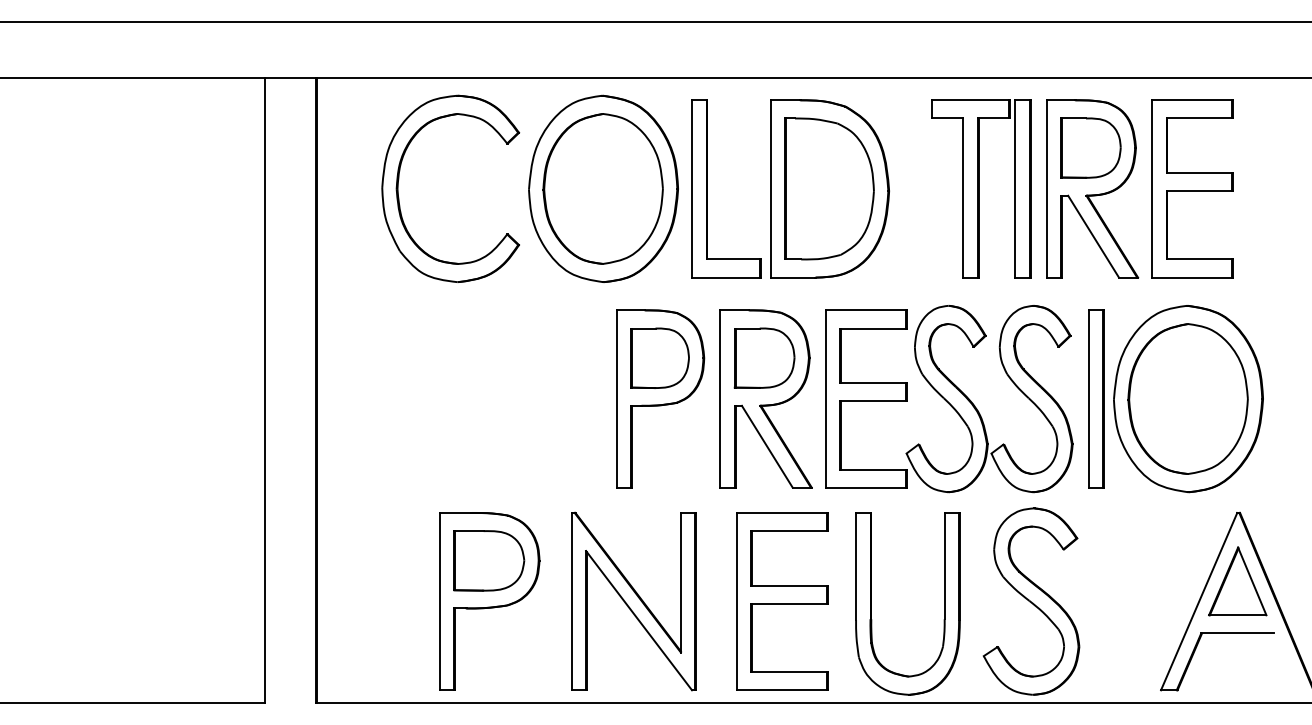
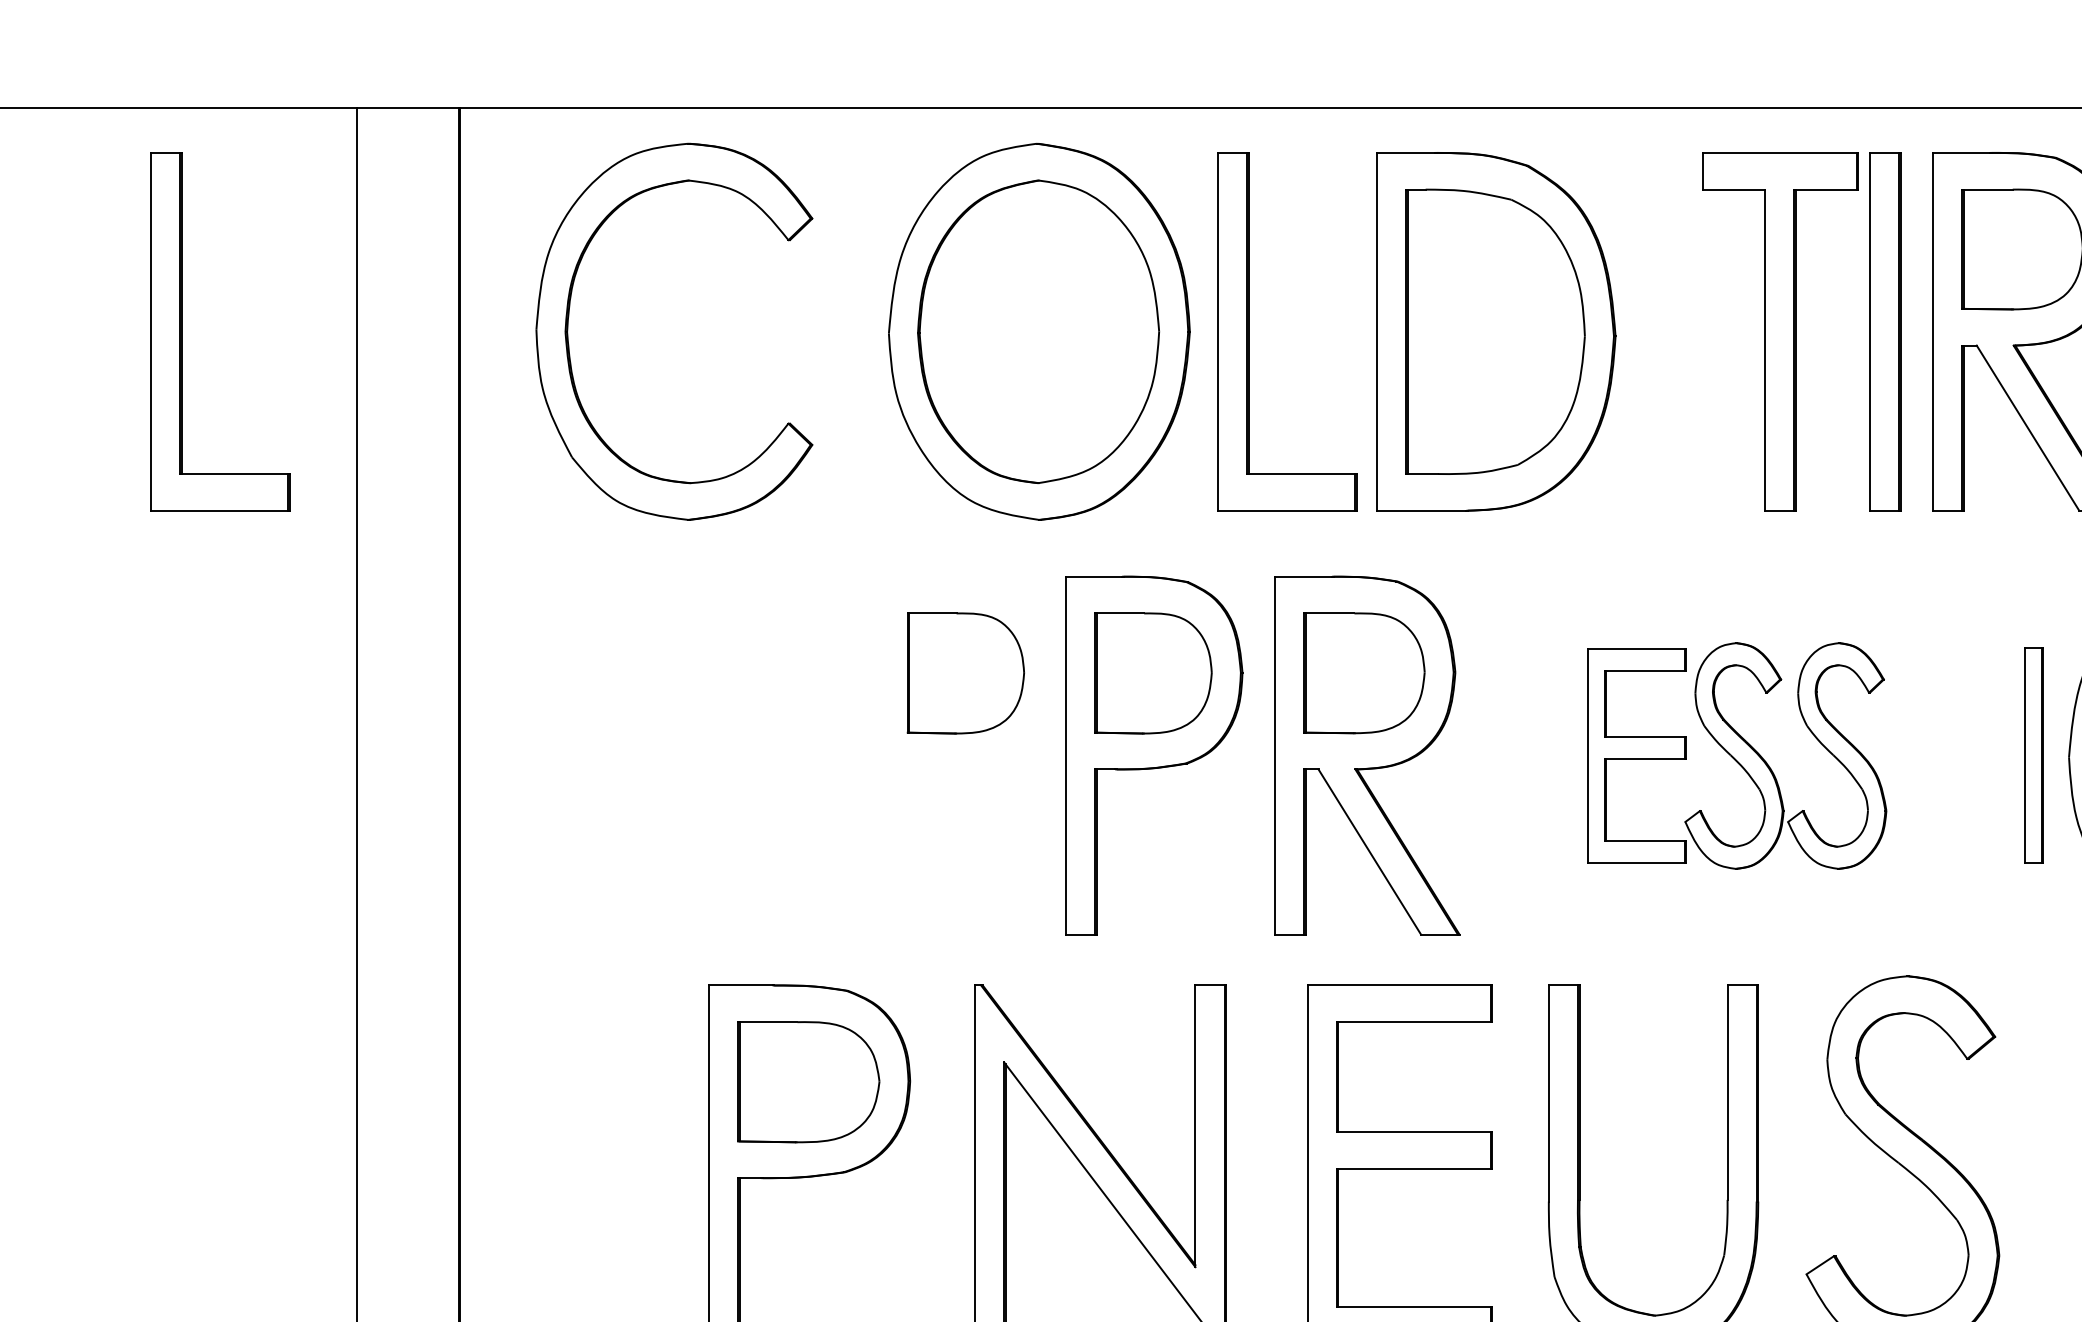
part: (399, 179) -> (571, 312), moved
part: (178, 188) -> (181, 330), added
part: (566, 357) -> (964, 671), added
part: (1096, 398) -> (2033, 754), size x0.6
part: (949, 399) -> (1737, 756), size x0.6

